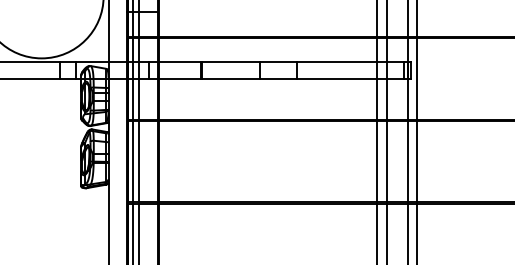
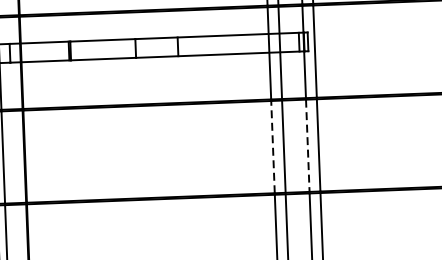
line: (376, 161) -> (272, 147), solid -> dashed
line: (407, 161) -> (307, 145), solid -> dashed

